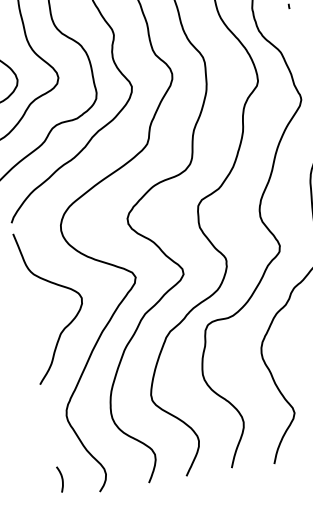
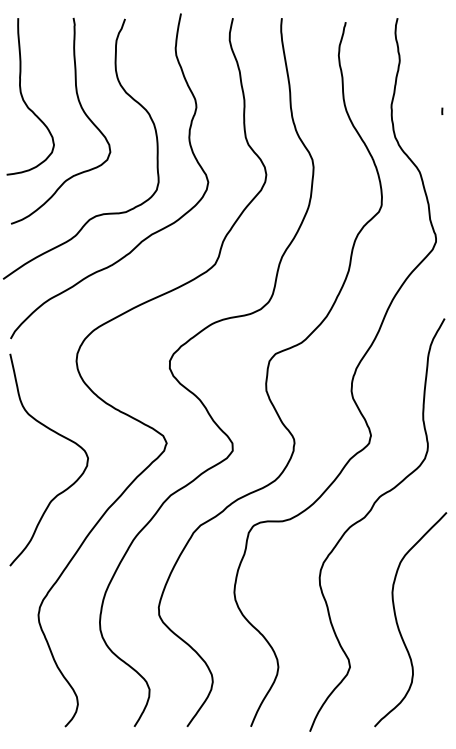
curve: (61, 479) -> (16, 700), removed

